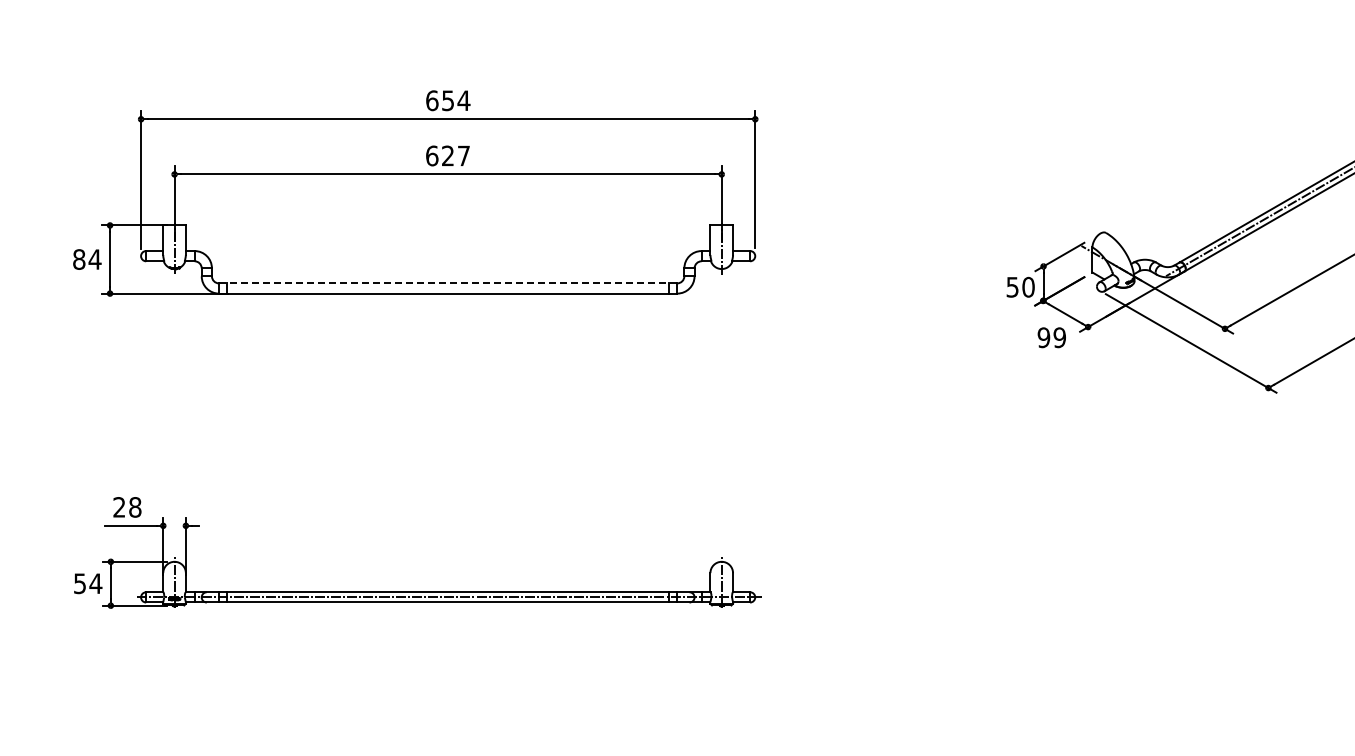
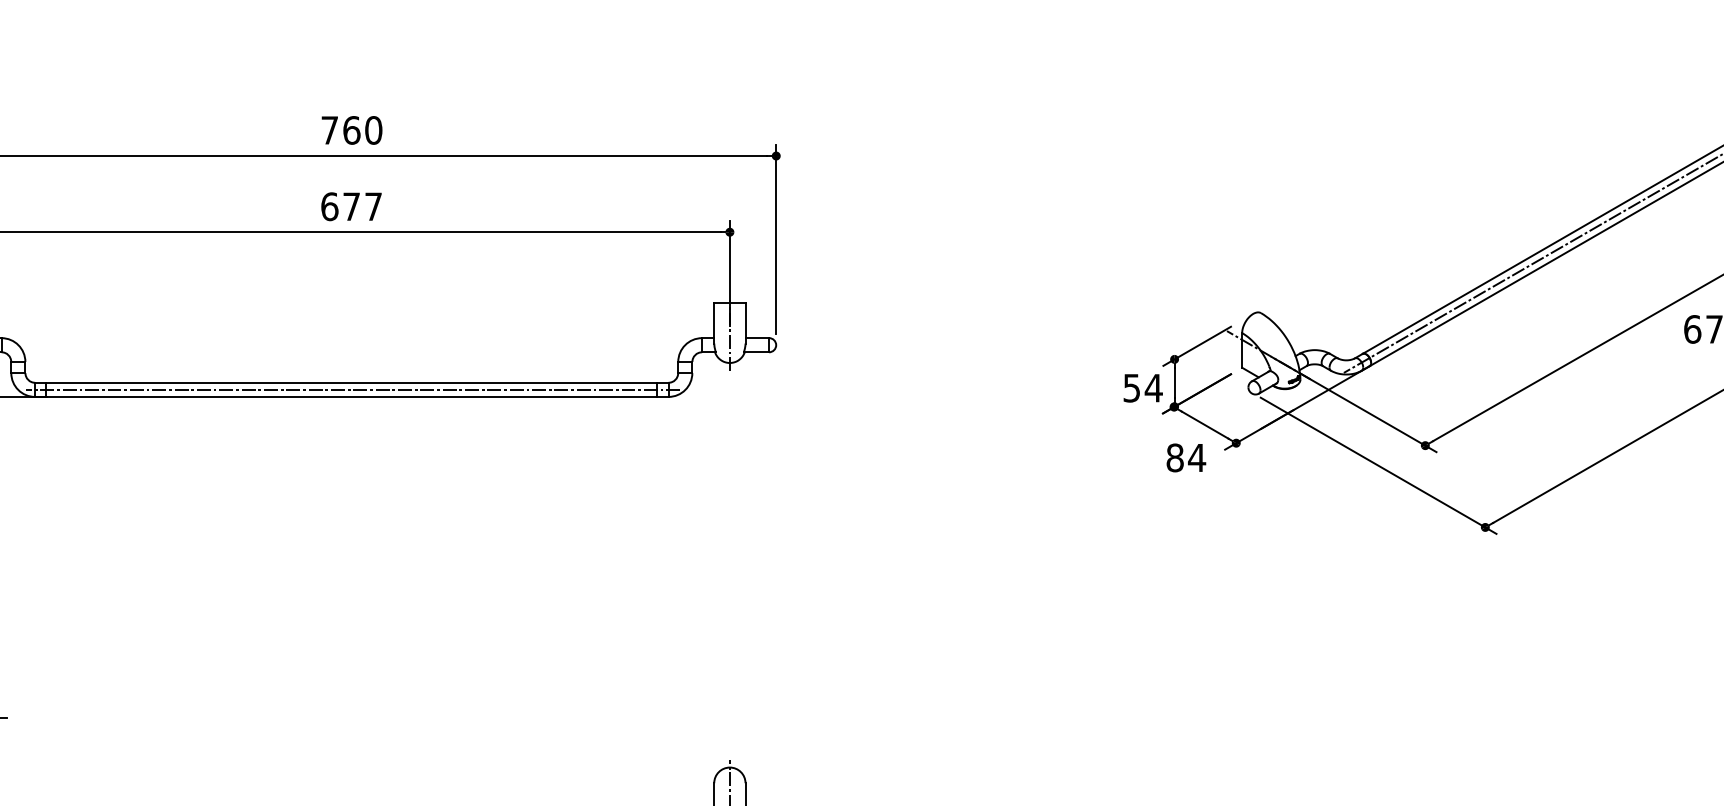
text: (448, 100) -> (352, 130), 654 -> 760
text: (447, 155) -> (350, 206), 627 -> 677
line: (448, 283) -> (352, 382), dashed -> solid
text: (1028, 286) -> (1153, 387), 50 -> 54
line: (448, 288) -> (352, 389), added
text: (1051, 337) -> (1185, 457), 99 -> 84

